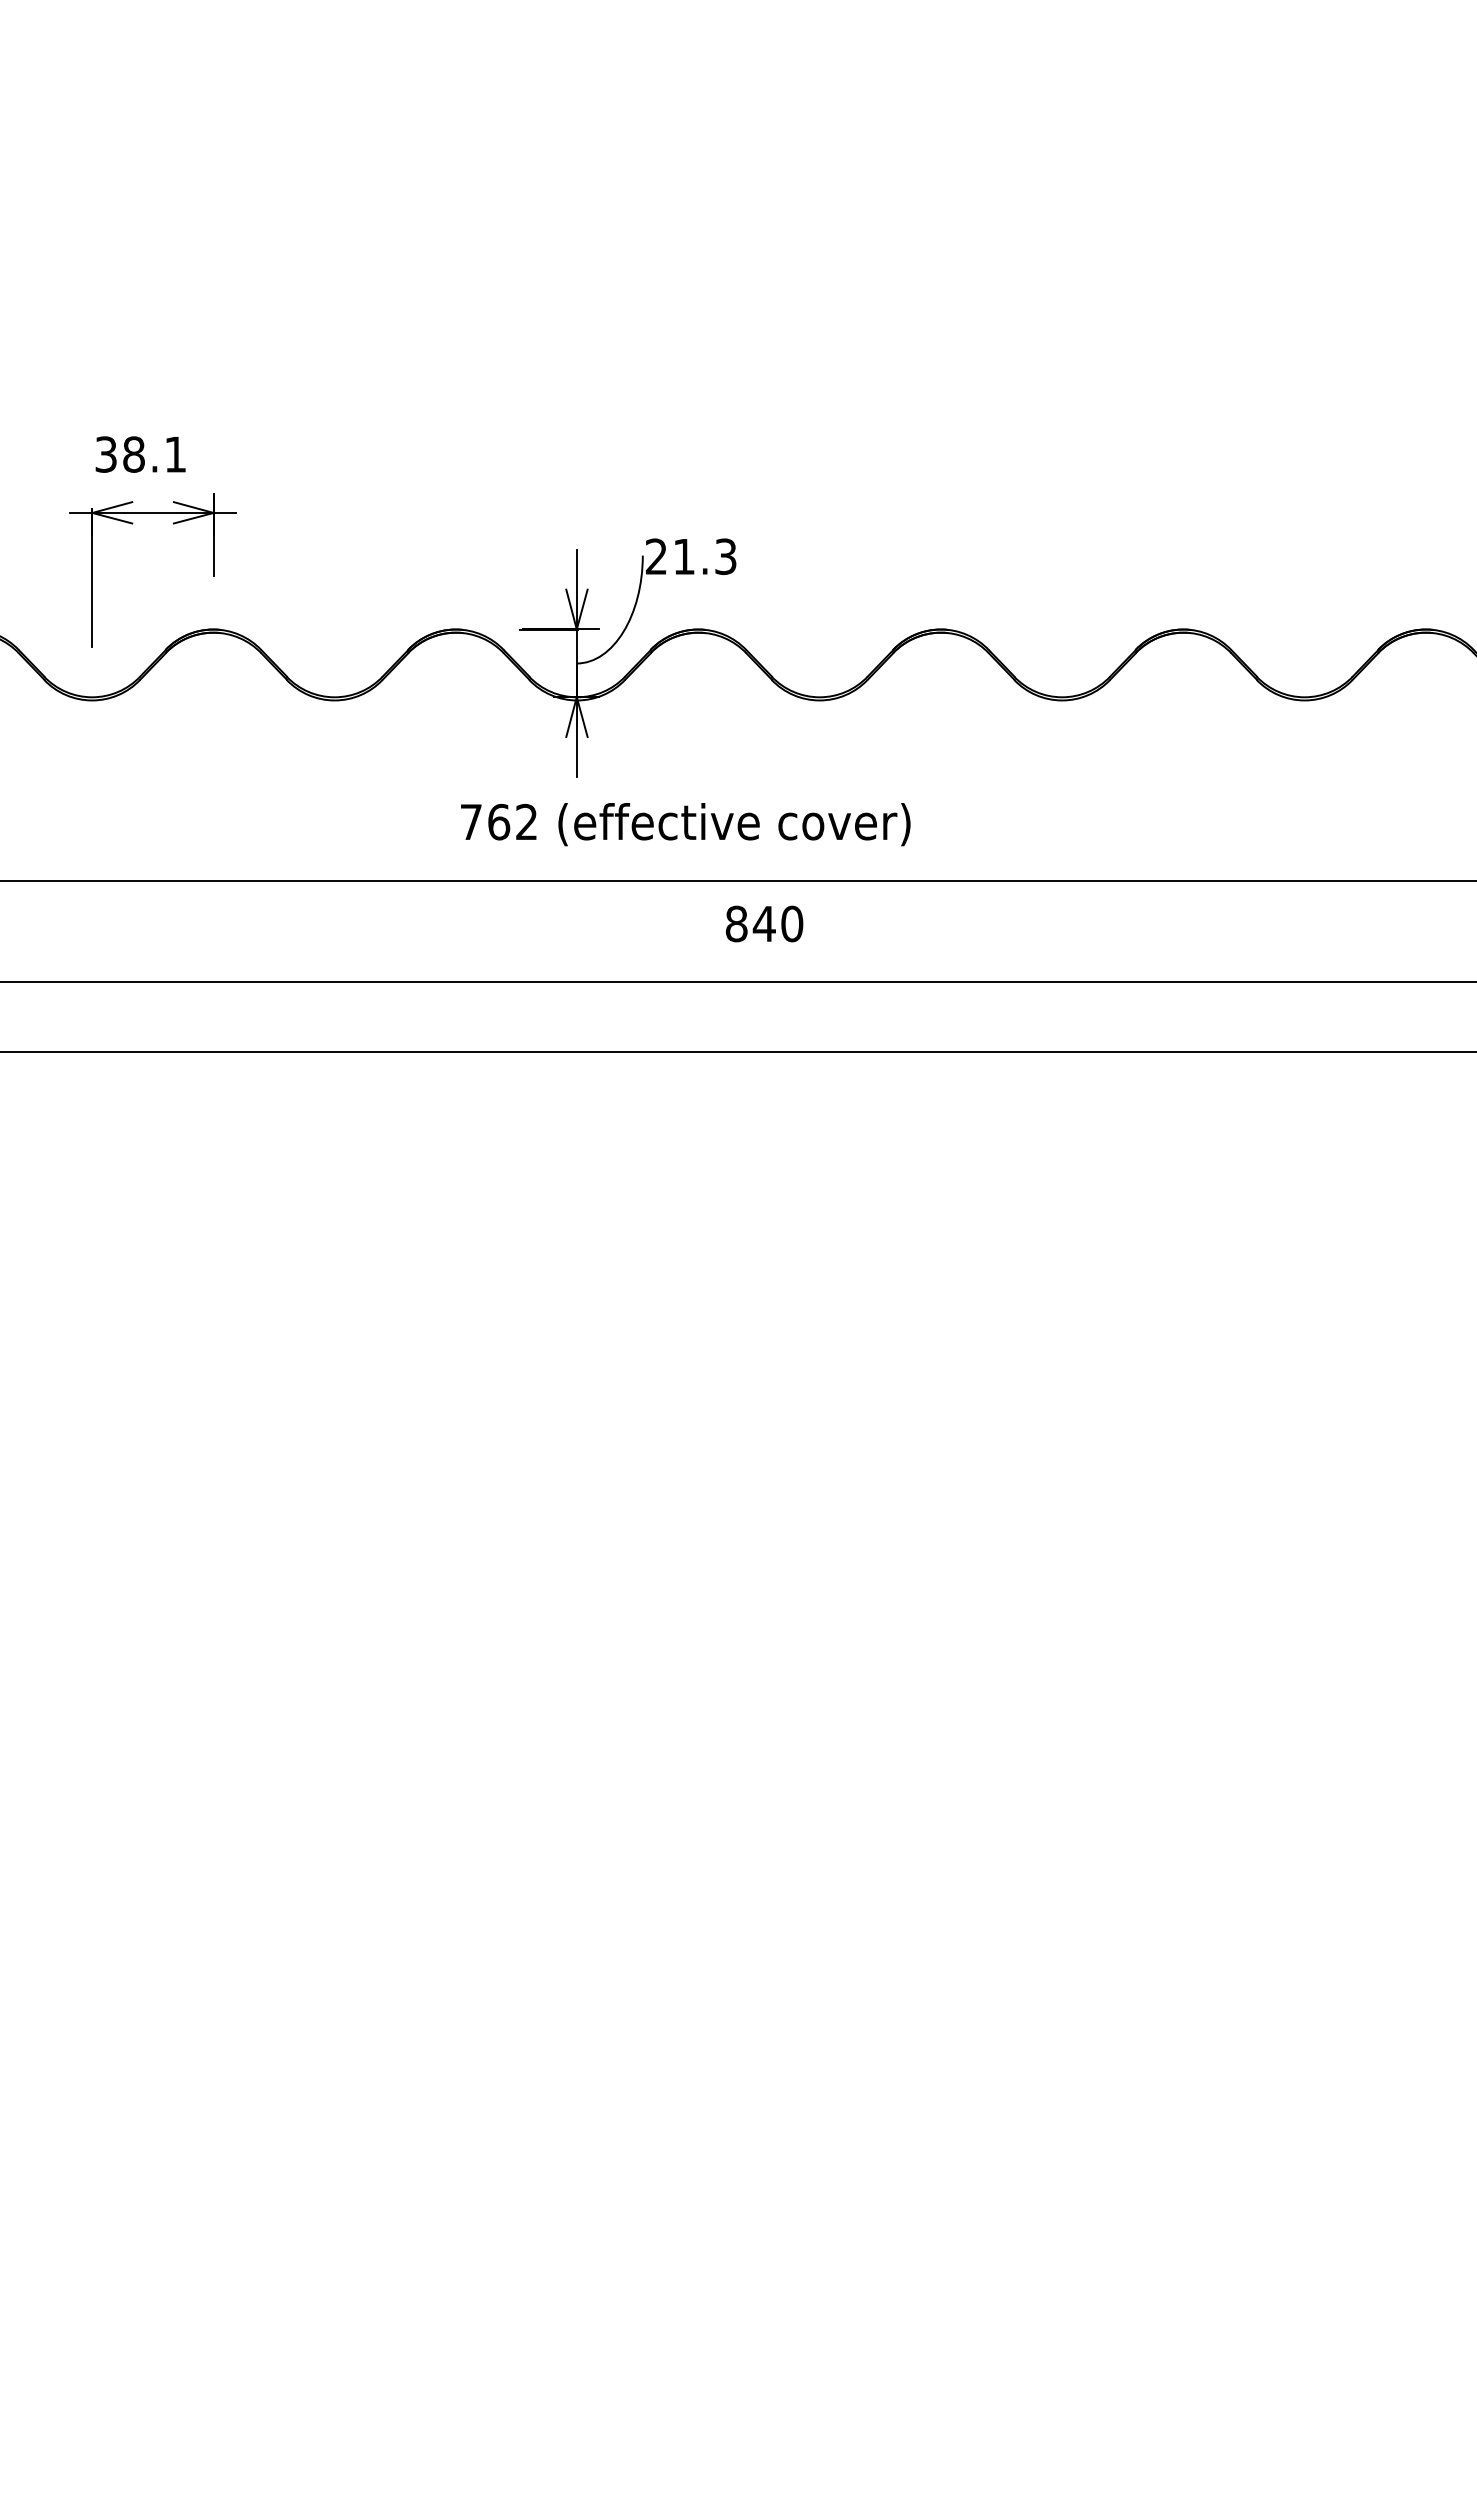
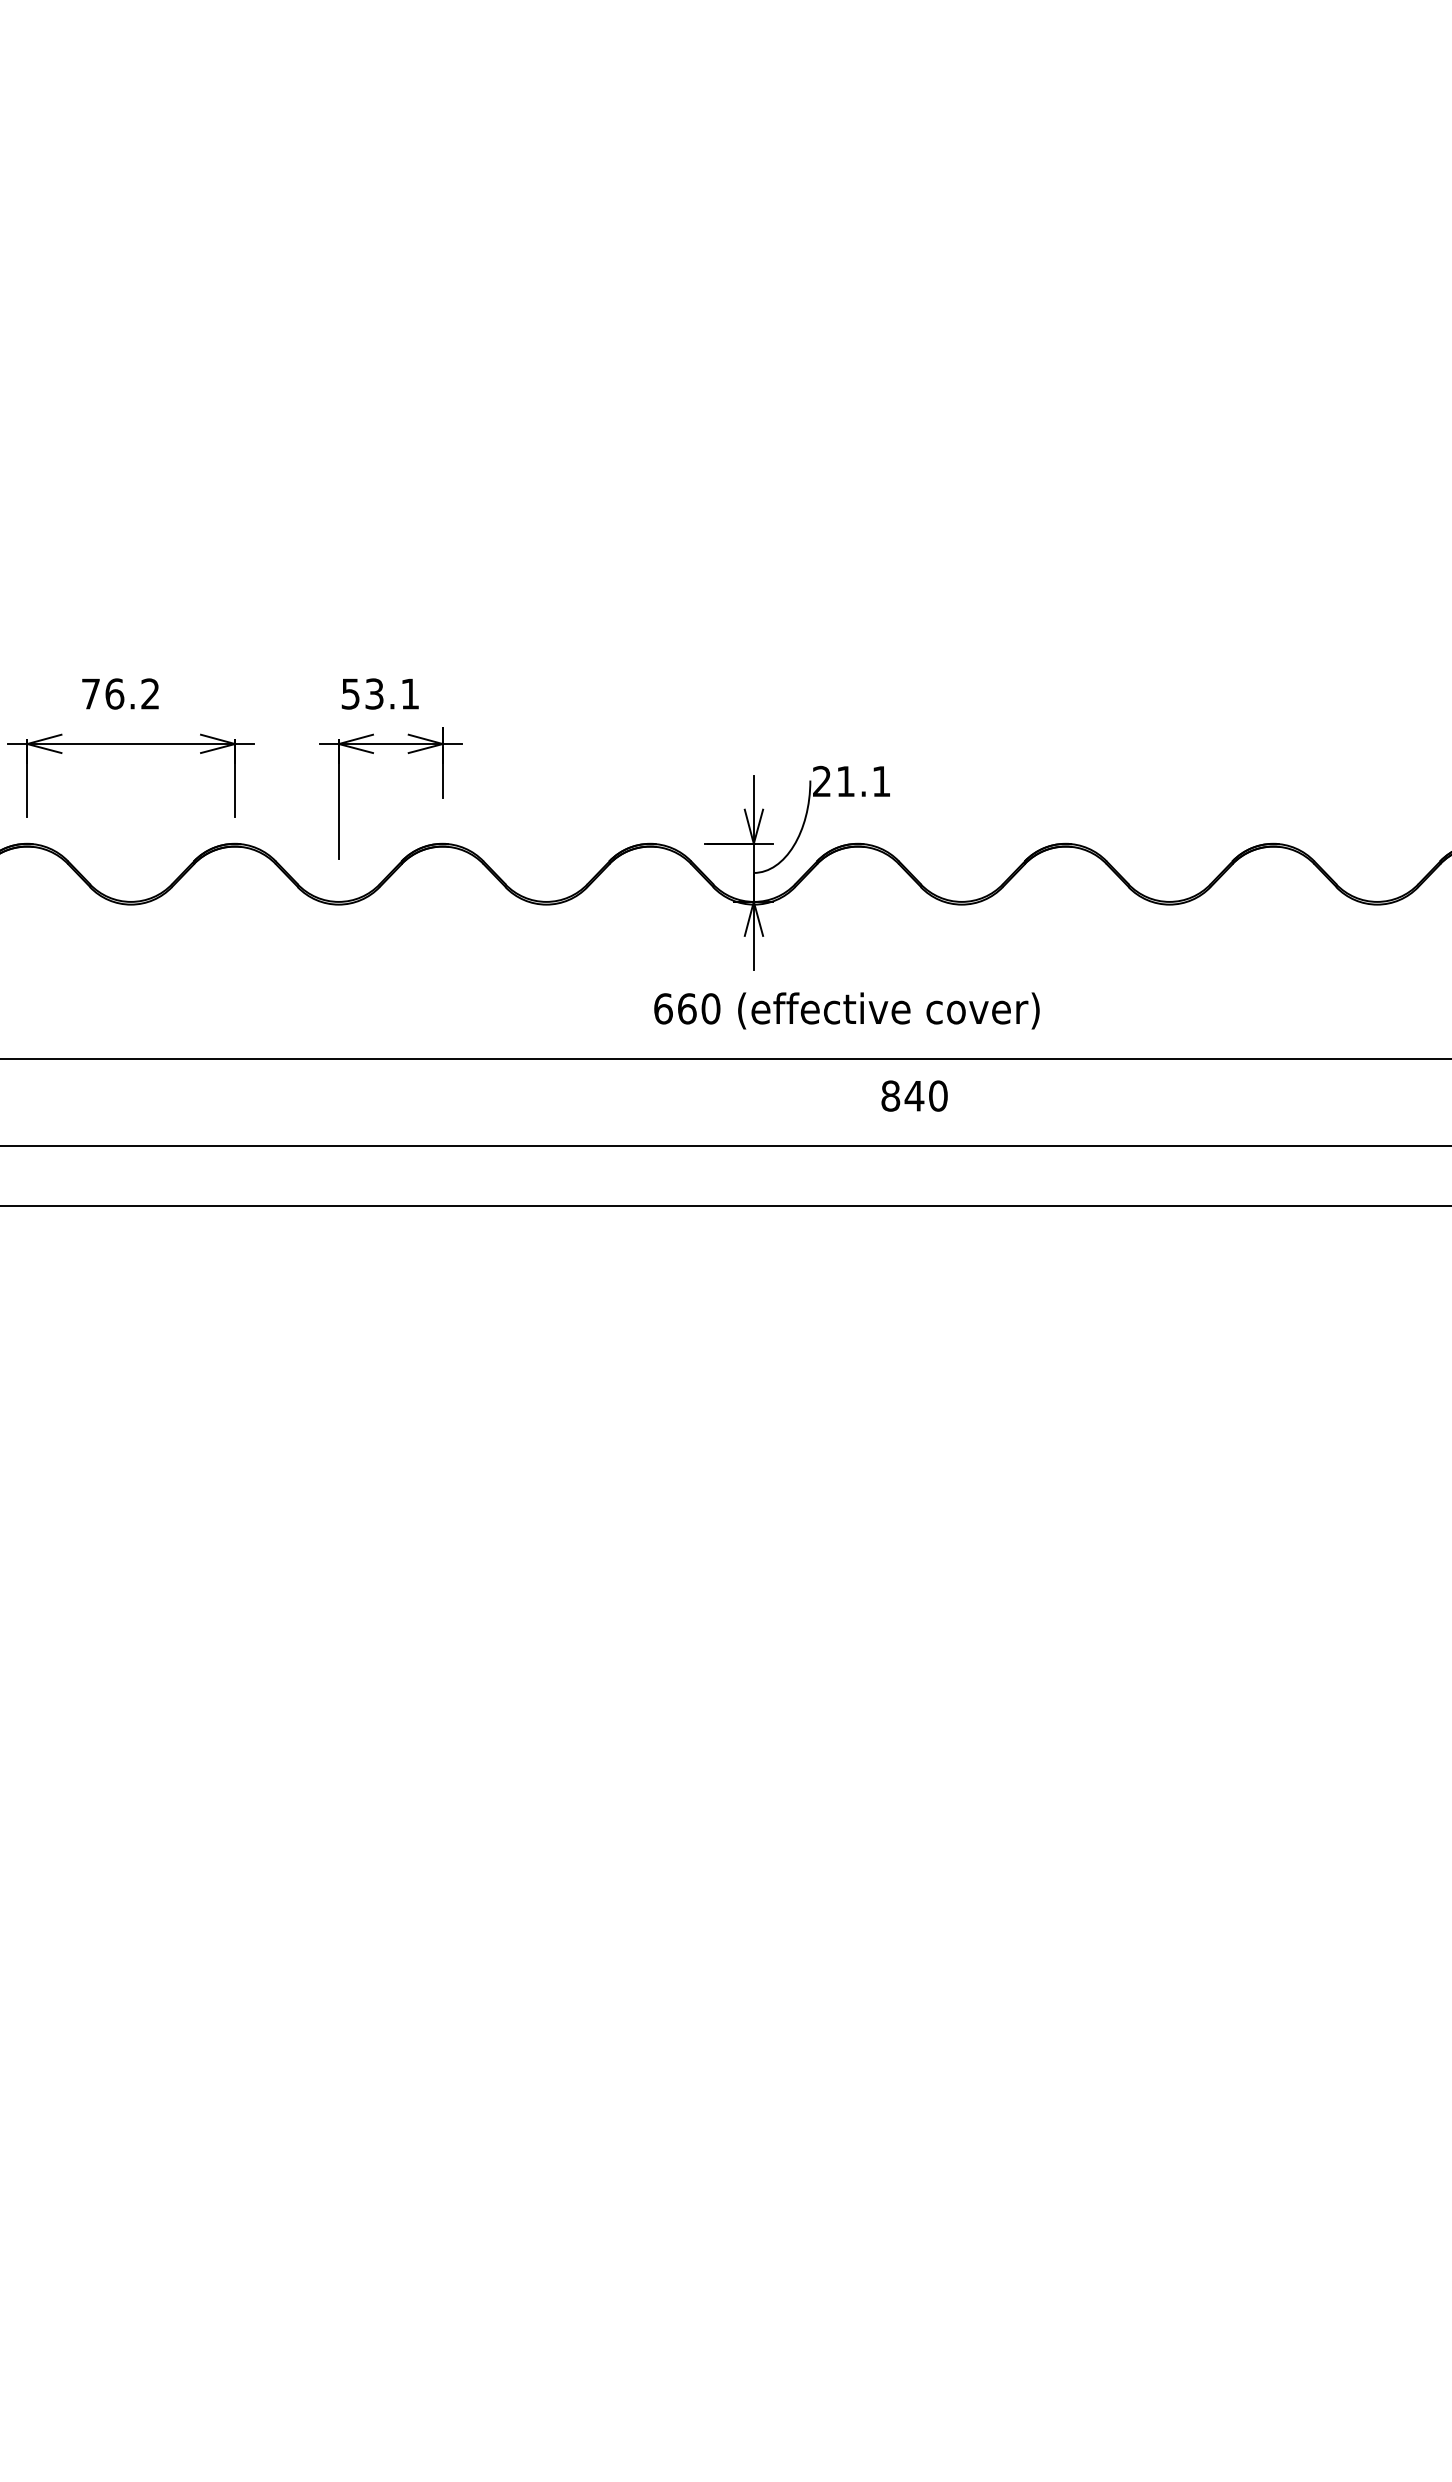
text: (119, 453) -> (362, 693), 38.1 -> 53.1
text: (725, 556) -> (881, 781), 21.3 -> 21.1
text: (499, 821) -> (687, 1008), 762 -> 660

